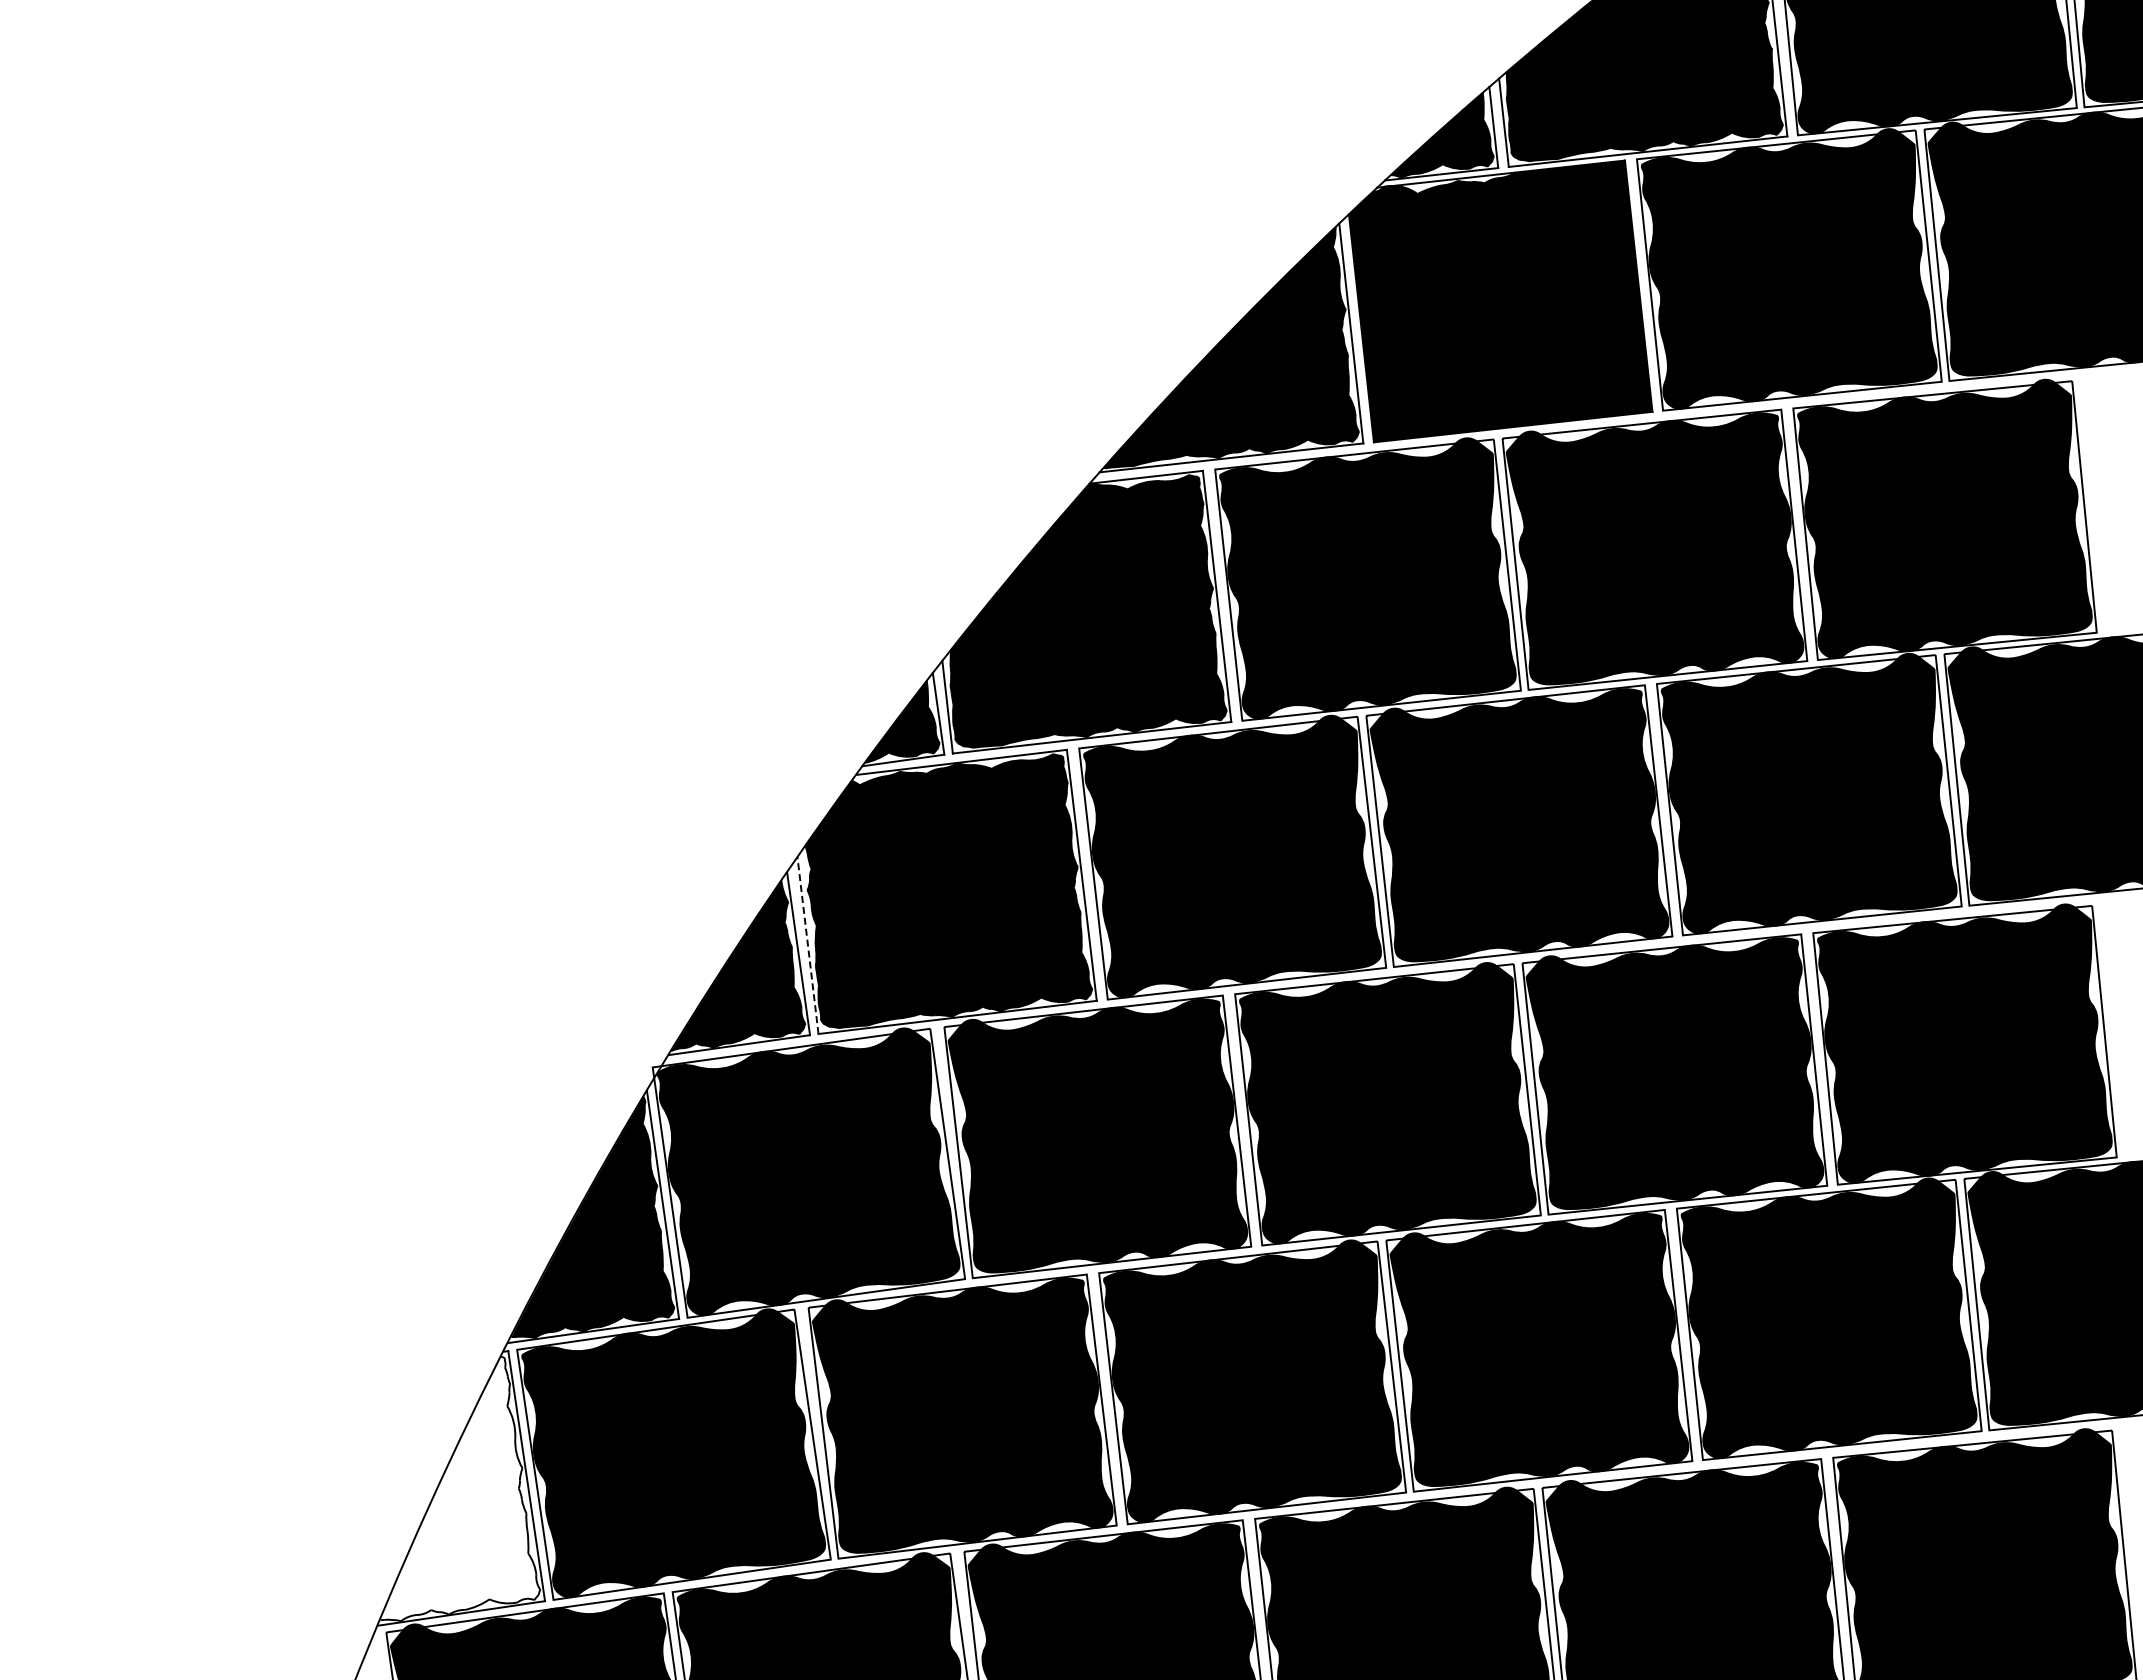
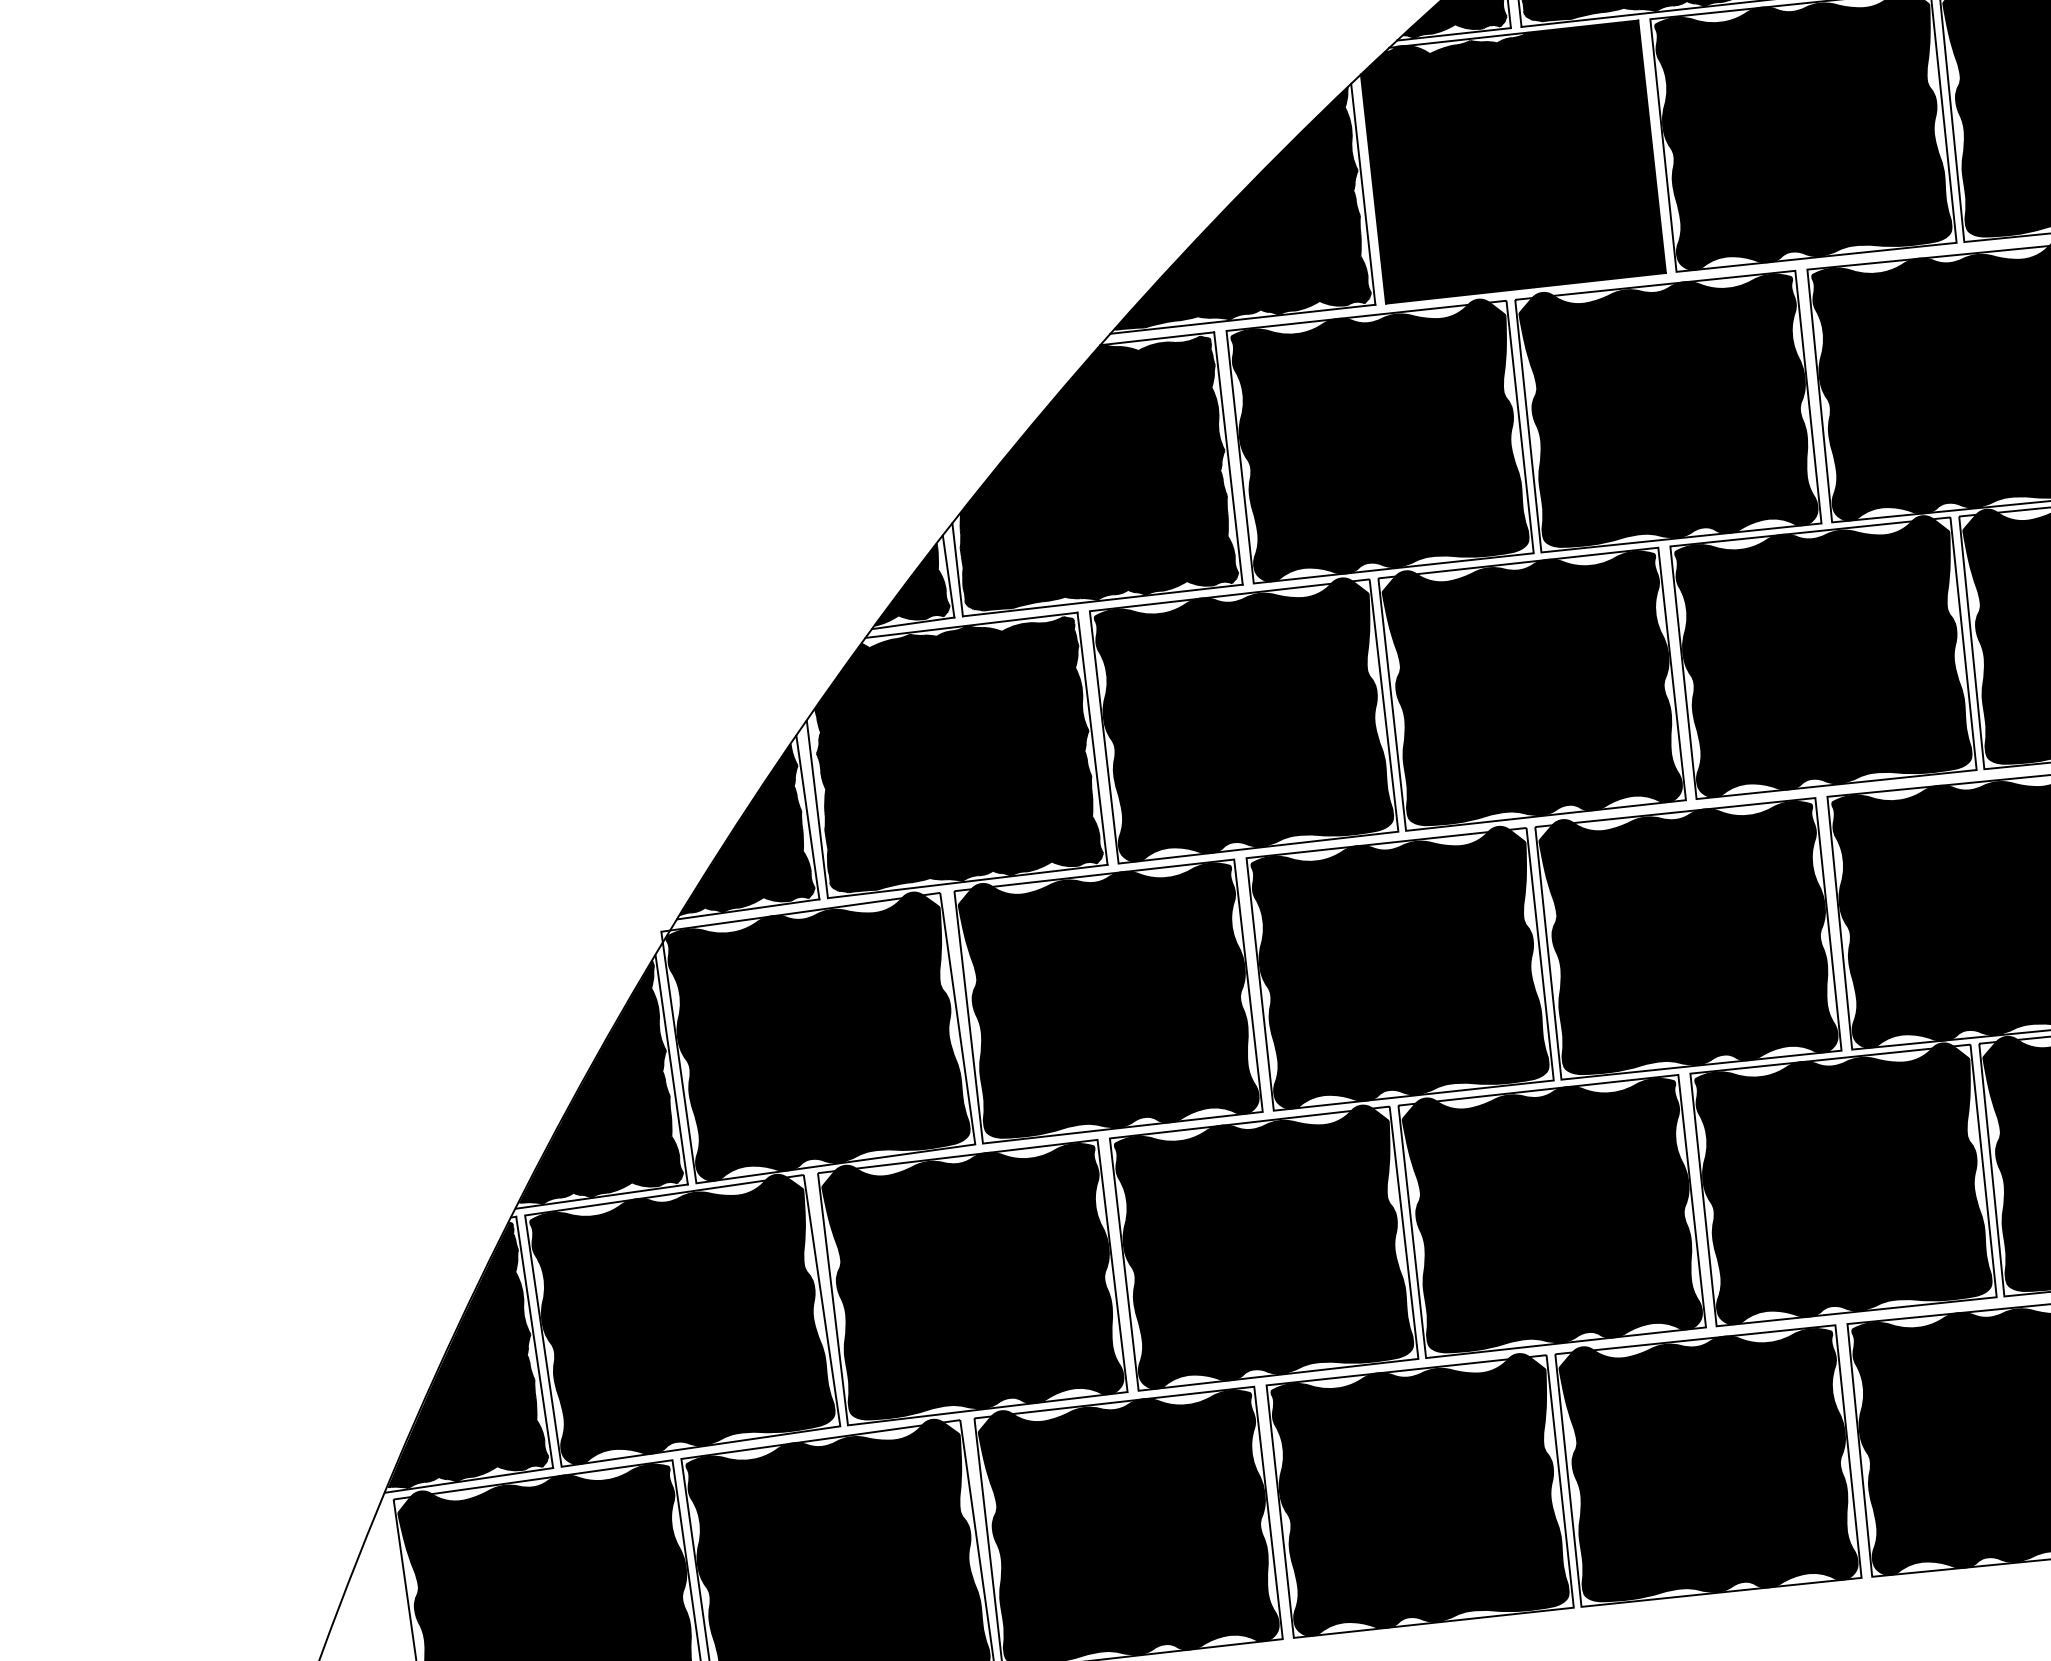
line: (808, 945) -> (817, 809), dashed -> solid
fill: (460, 1489) -> (468, 1355), added

